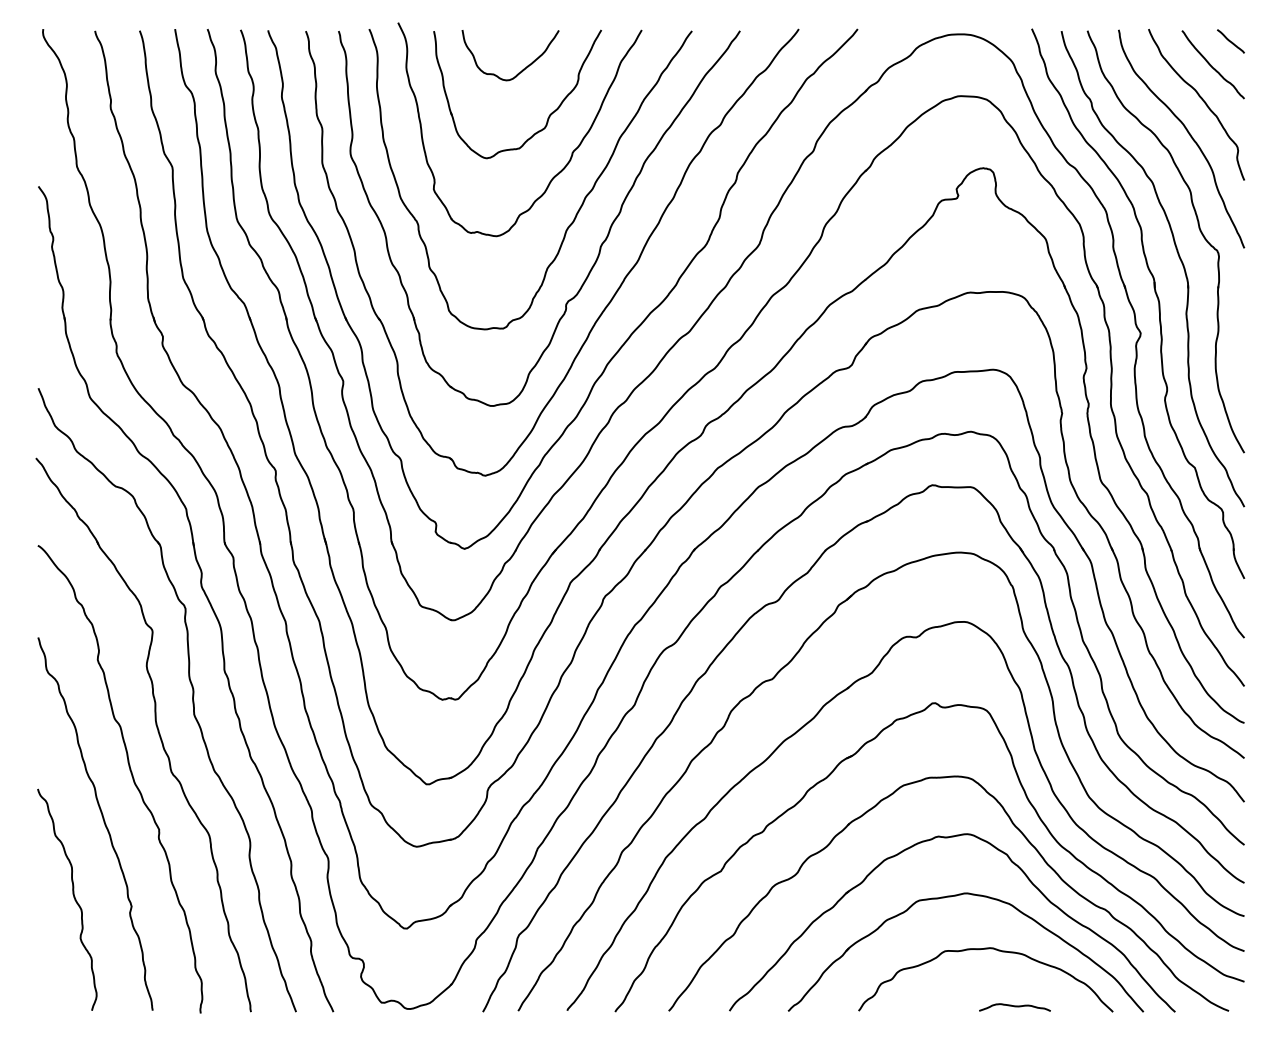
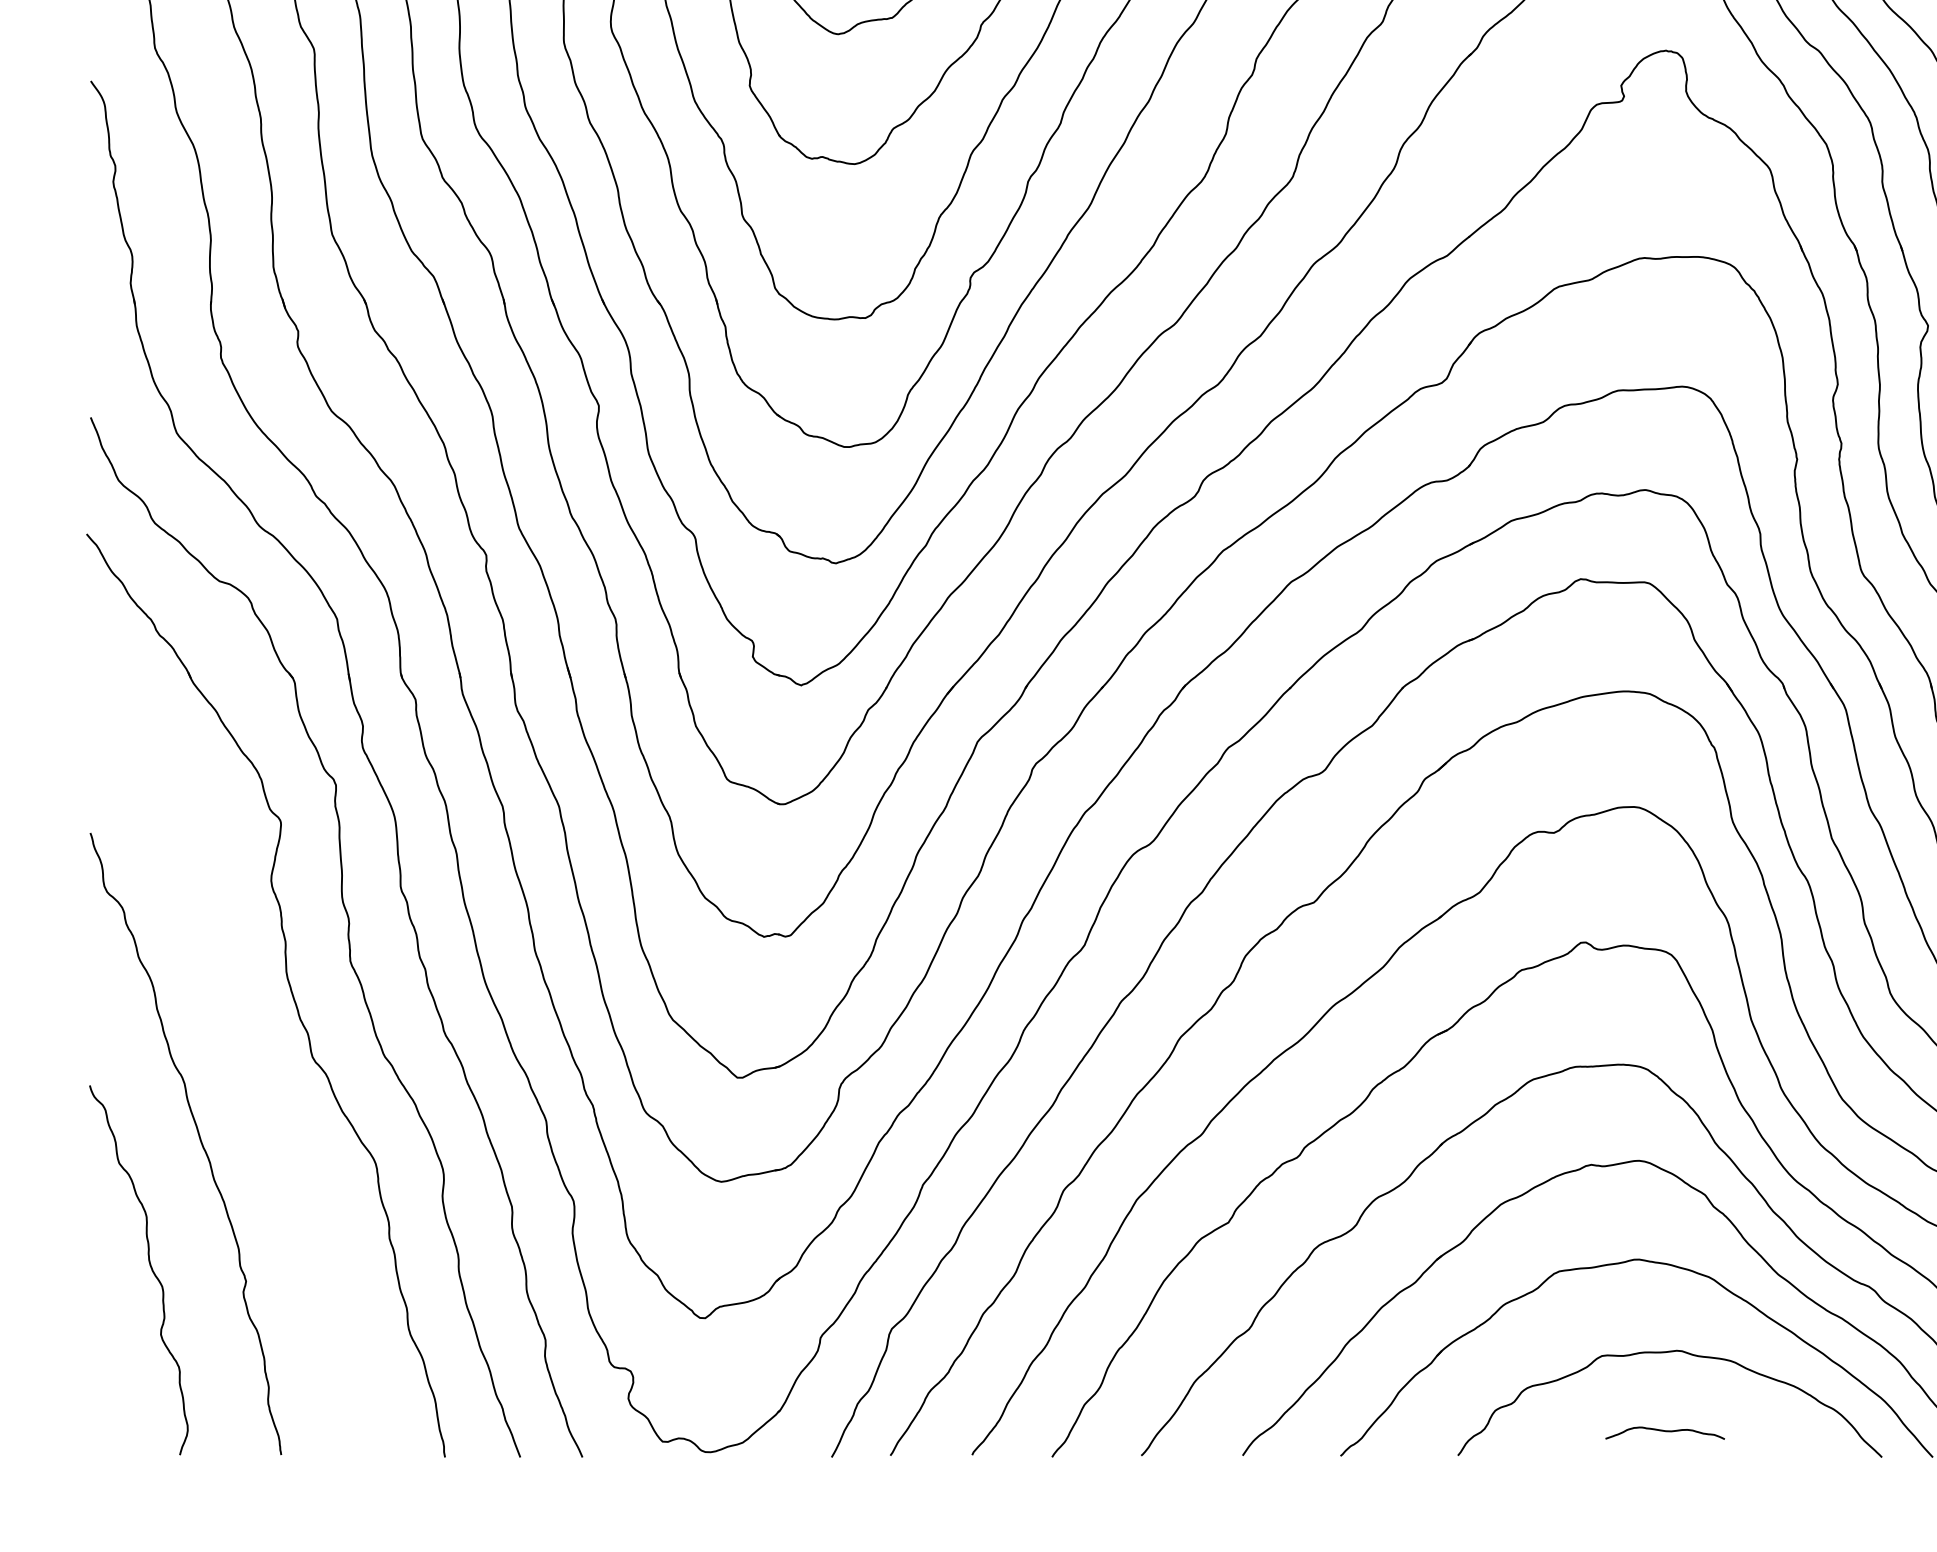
curve: (131, 776) -> (245, 1064), removed
curve: (1014, 1007) -> (1664, 1433), moved

